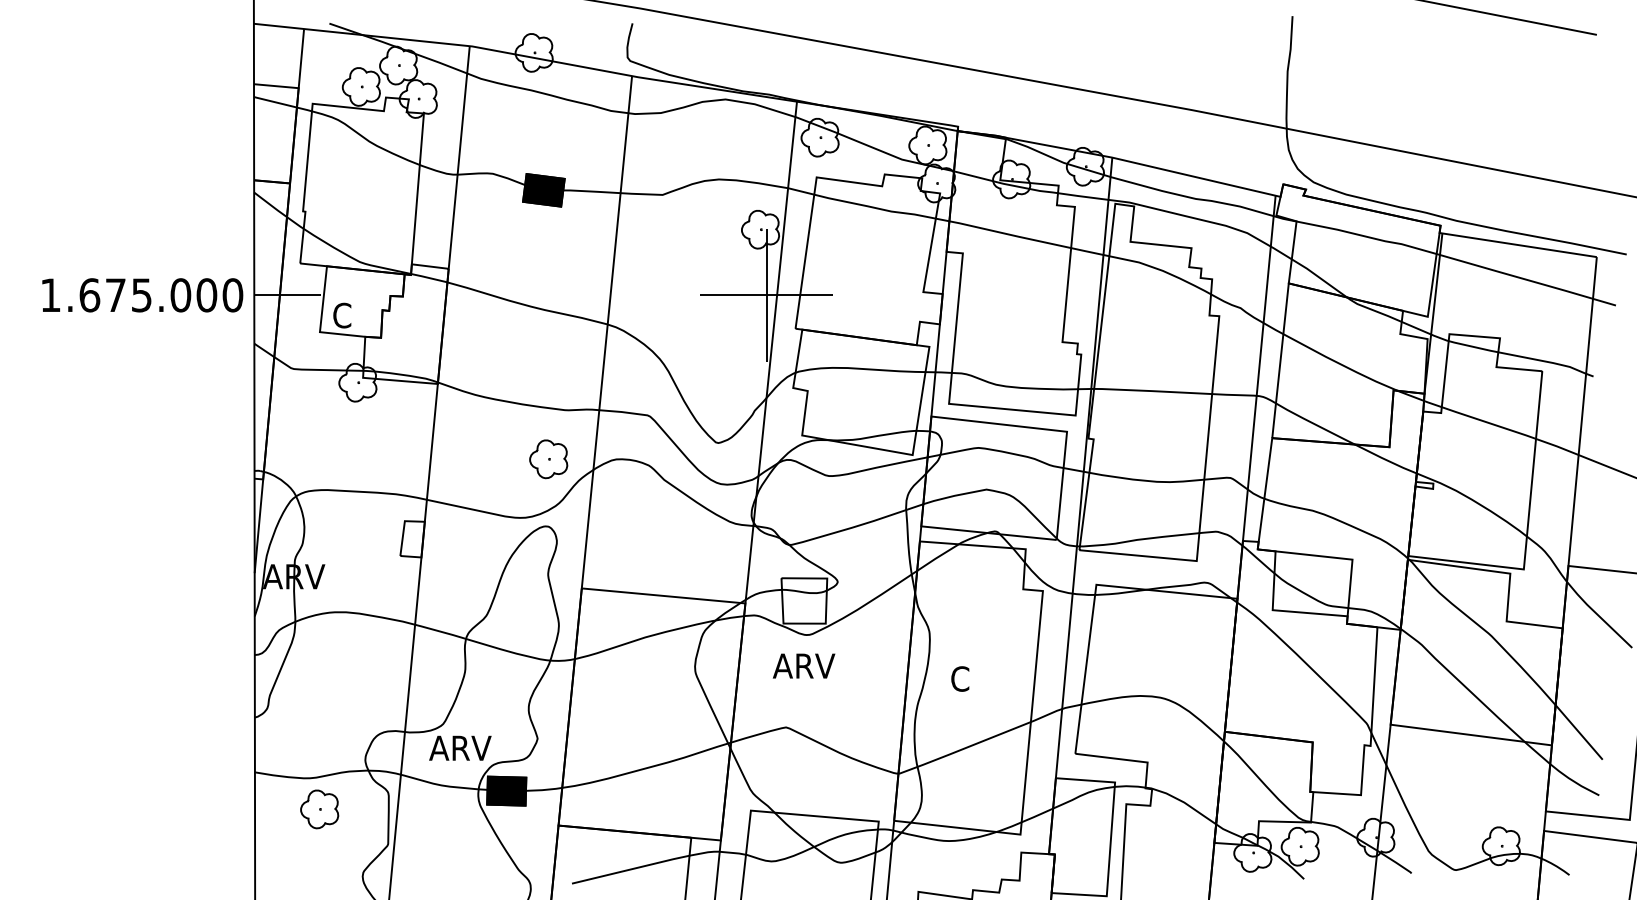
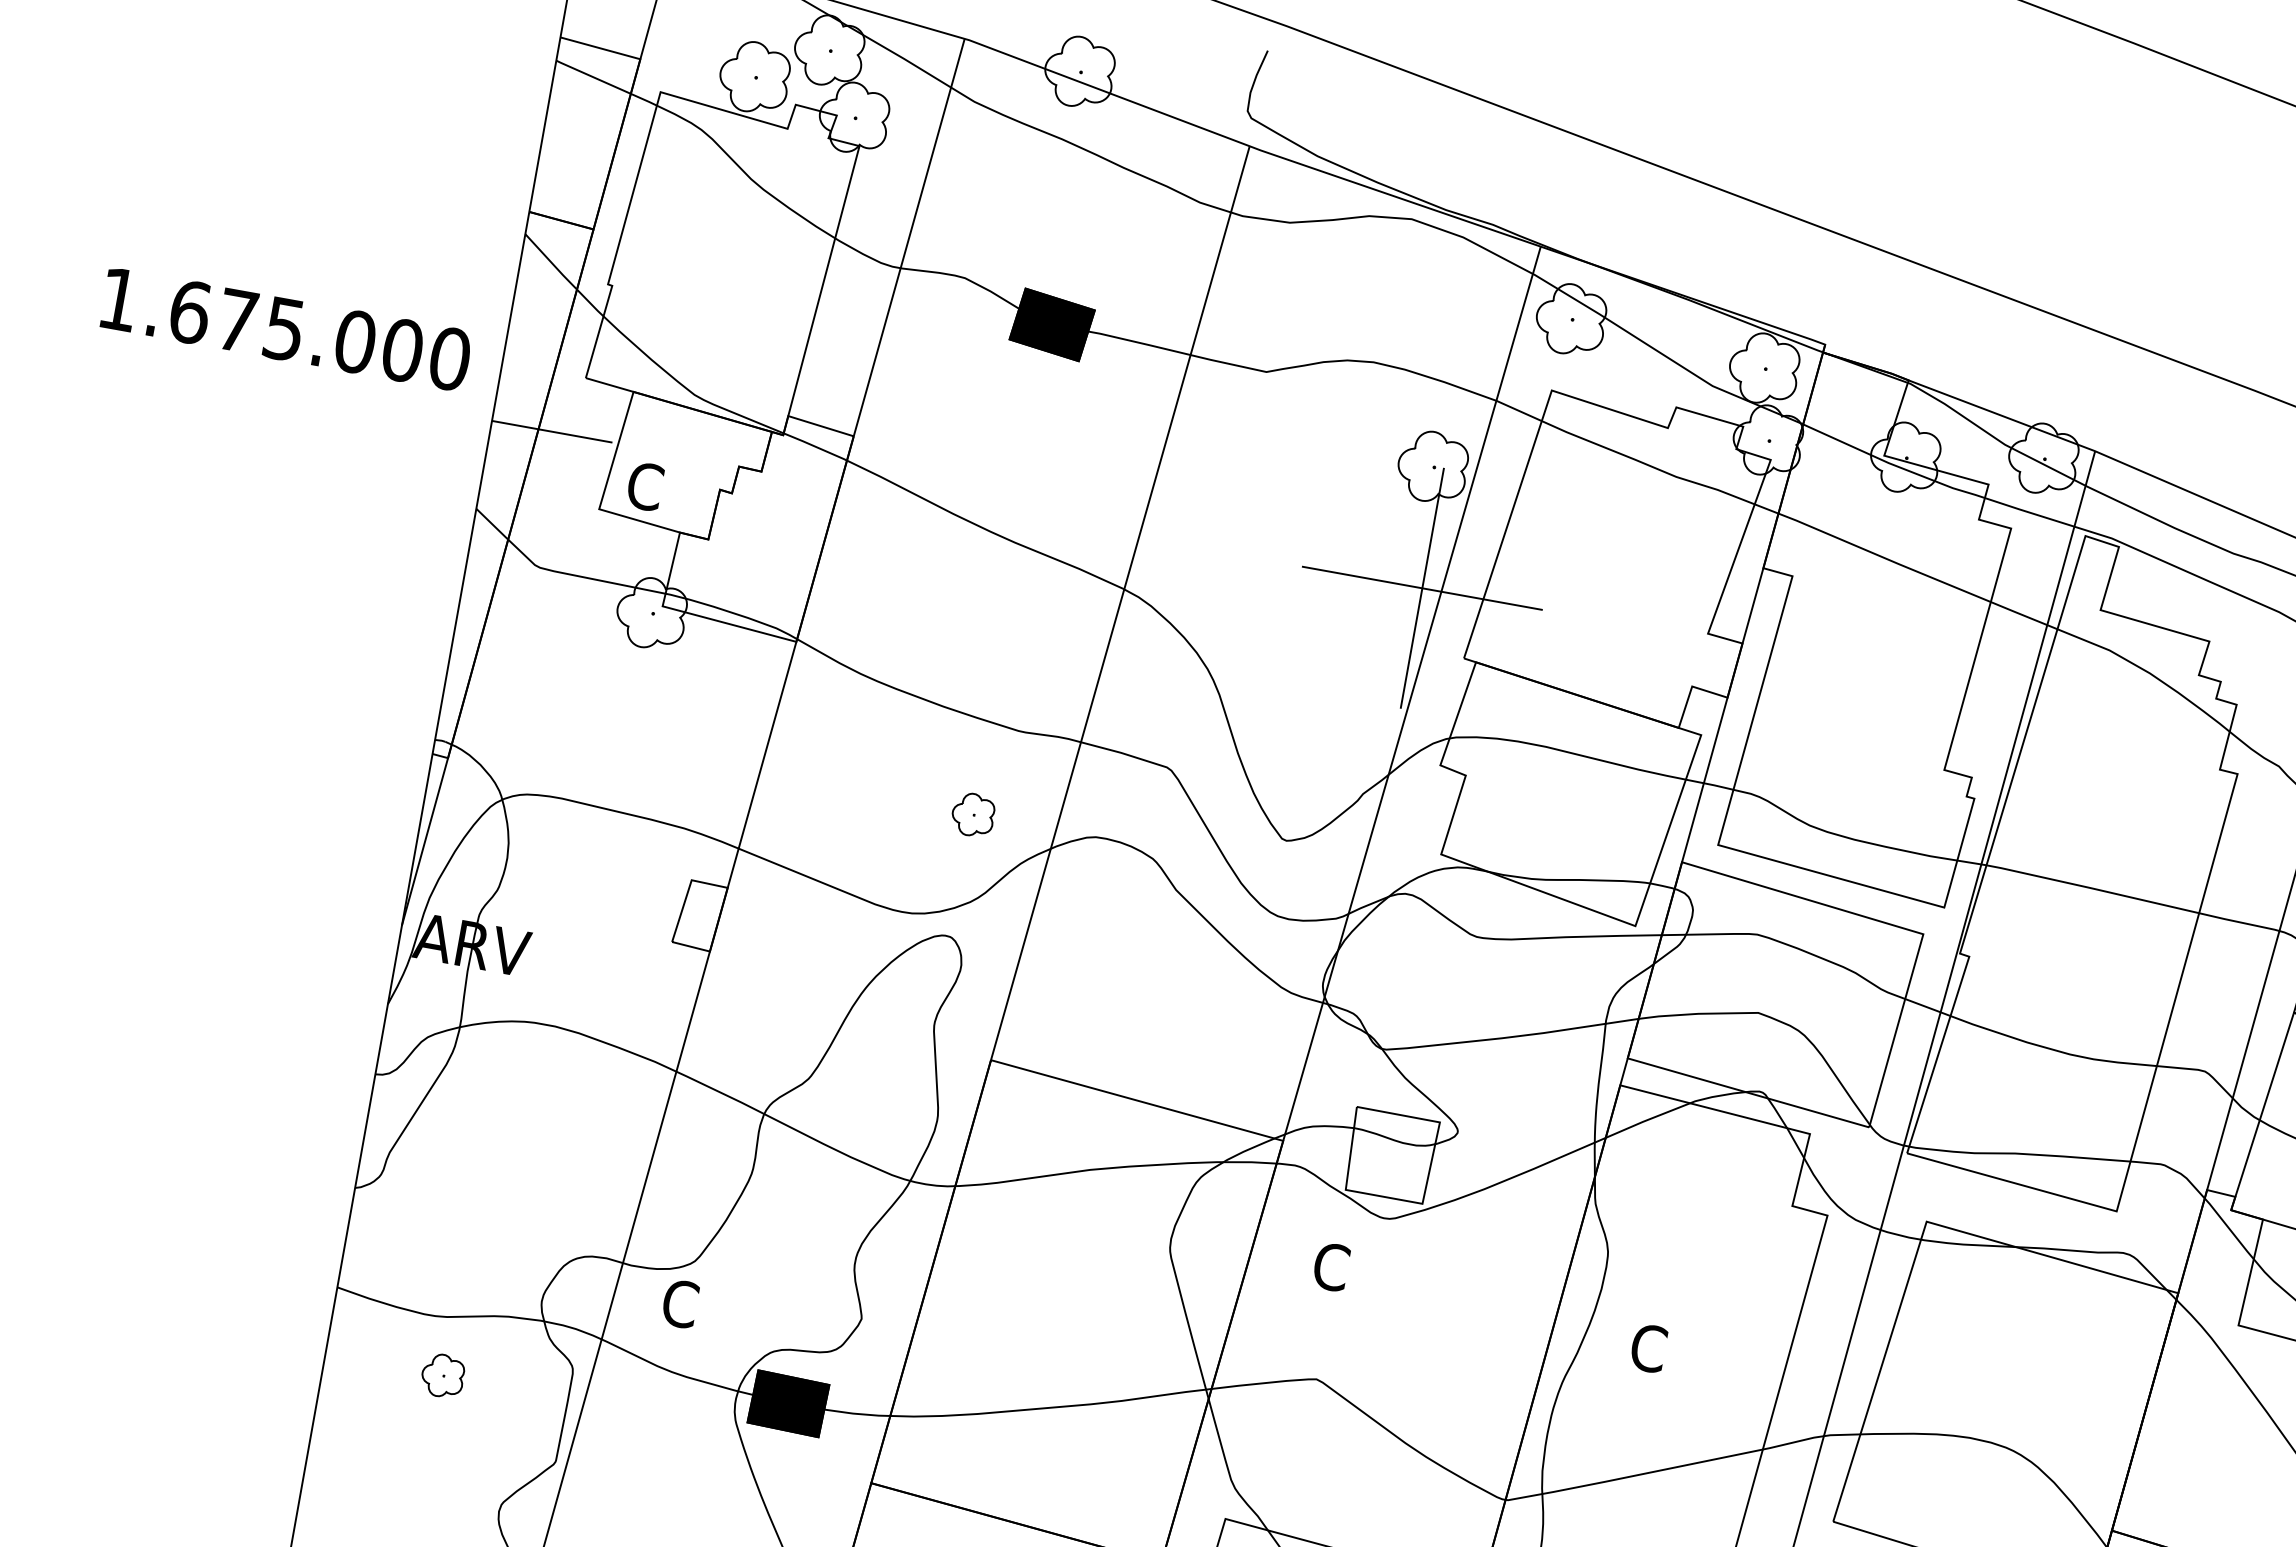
text: (142, 295) -> (285, 329), moved
part: (548, 459) -> (972, 815), size x0.6
text: (803, 665) -> (1368, 1272), ARV -> C
text: (460, 748) -> (718, 1311), ARV -> C
part: (319, 809) -> (442, 1375), size x0.6

